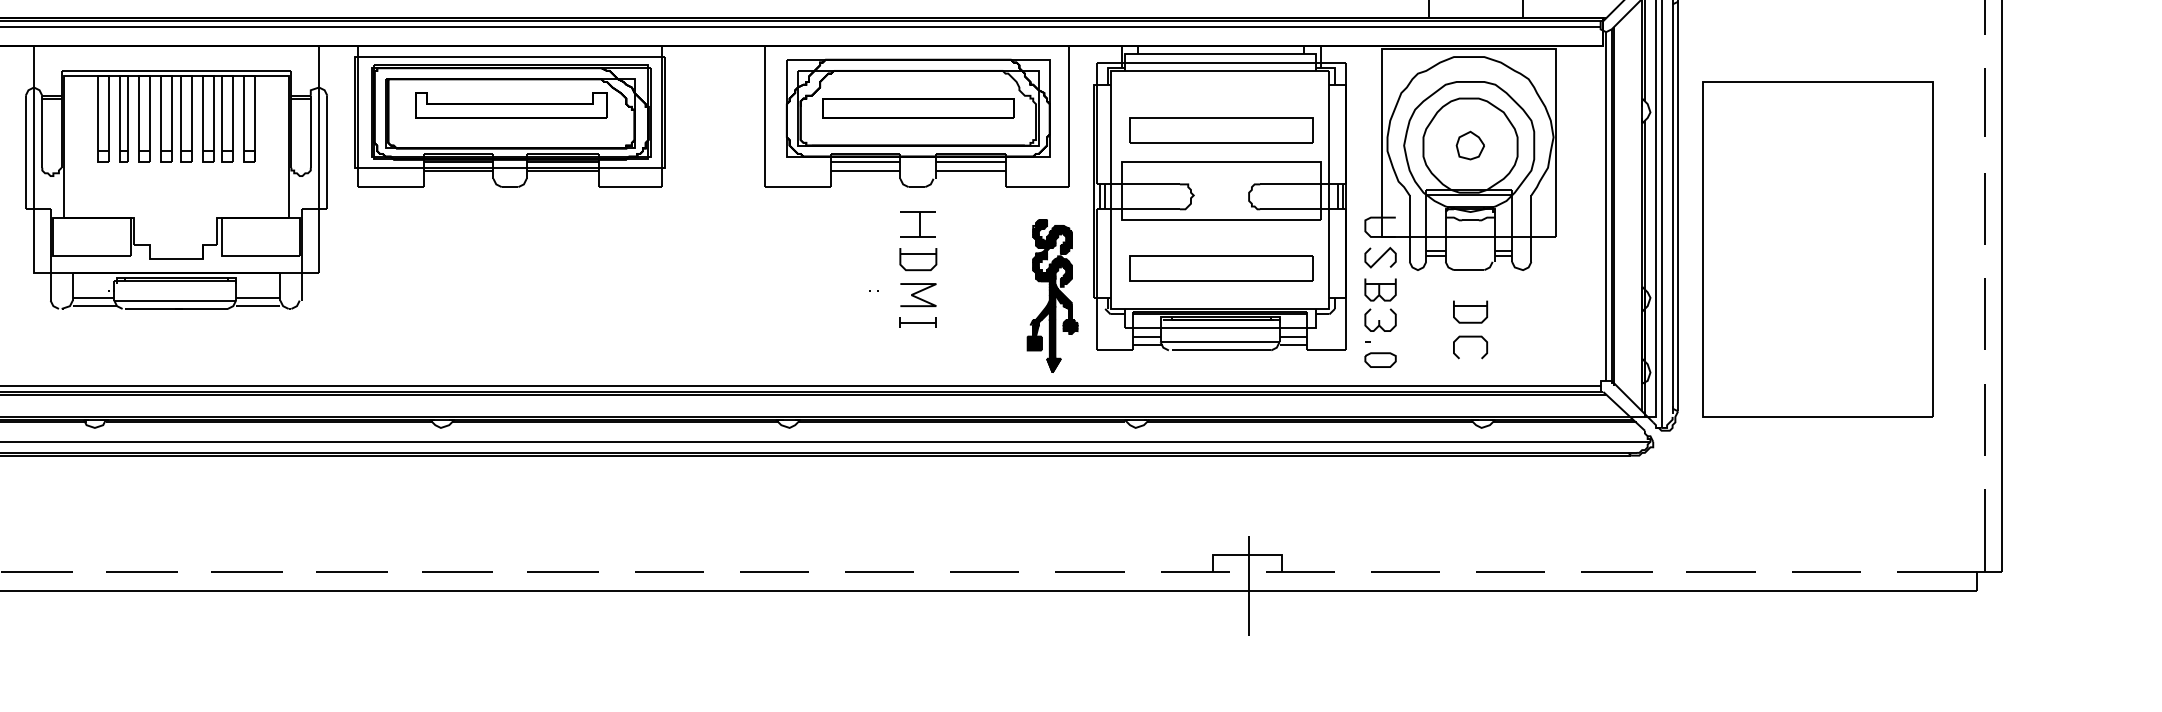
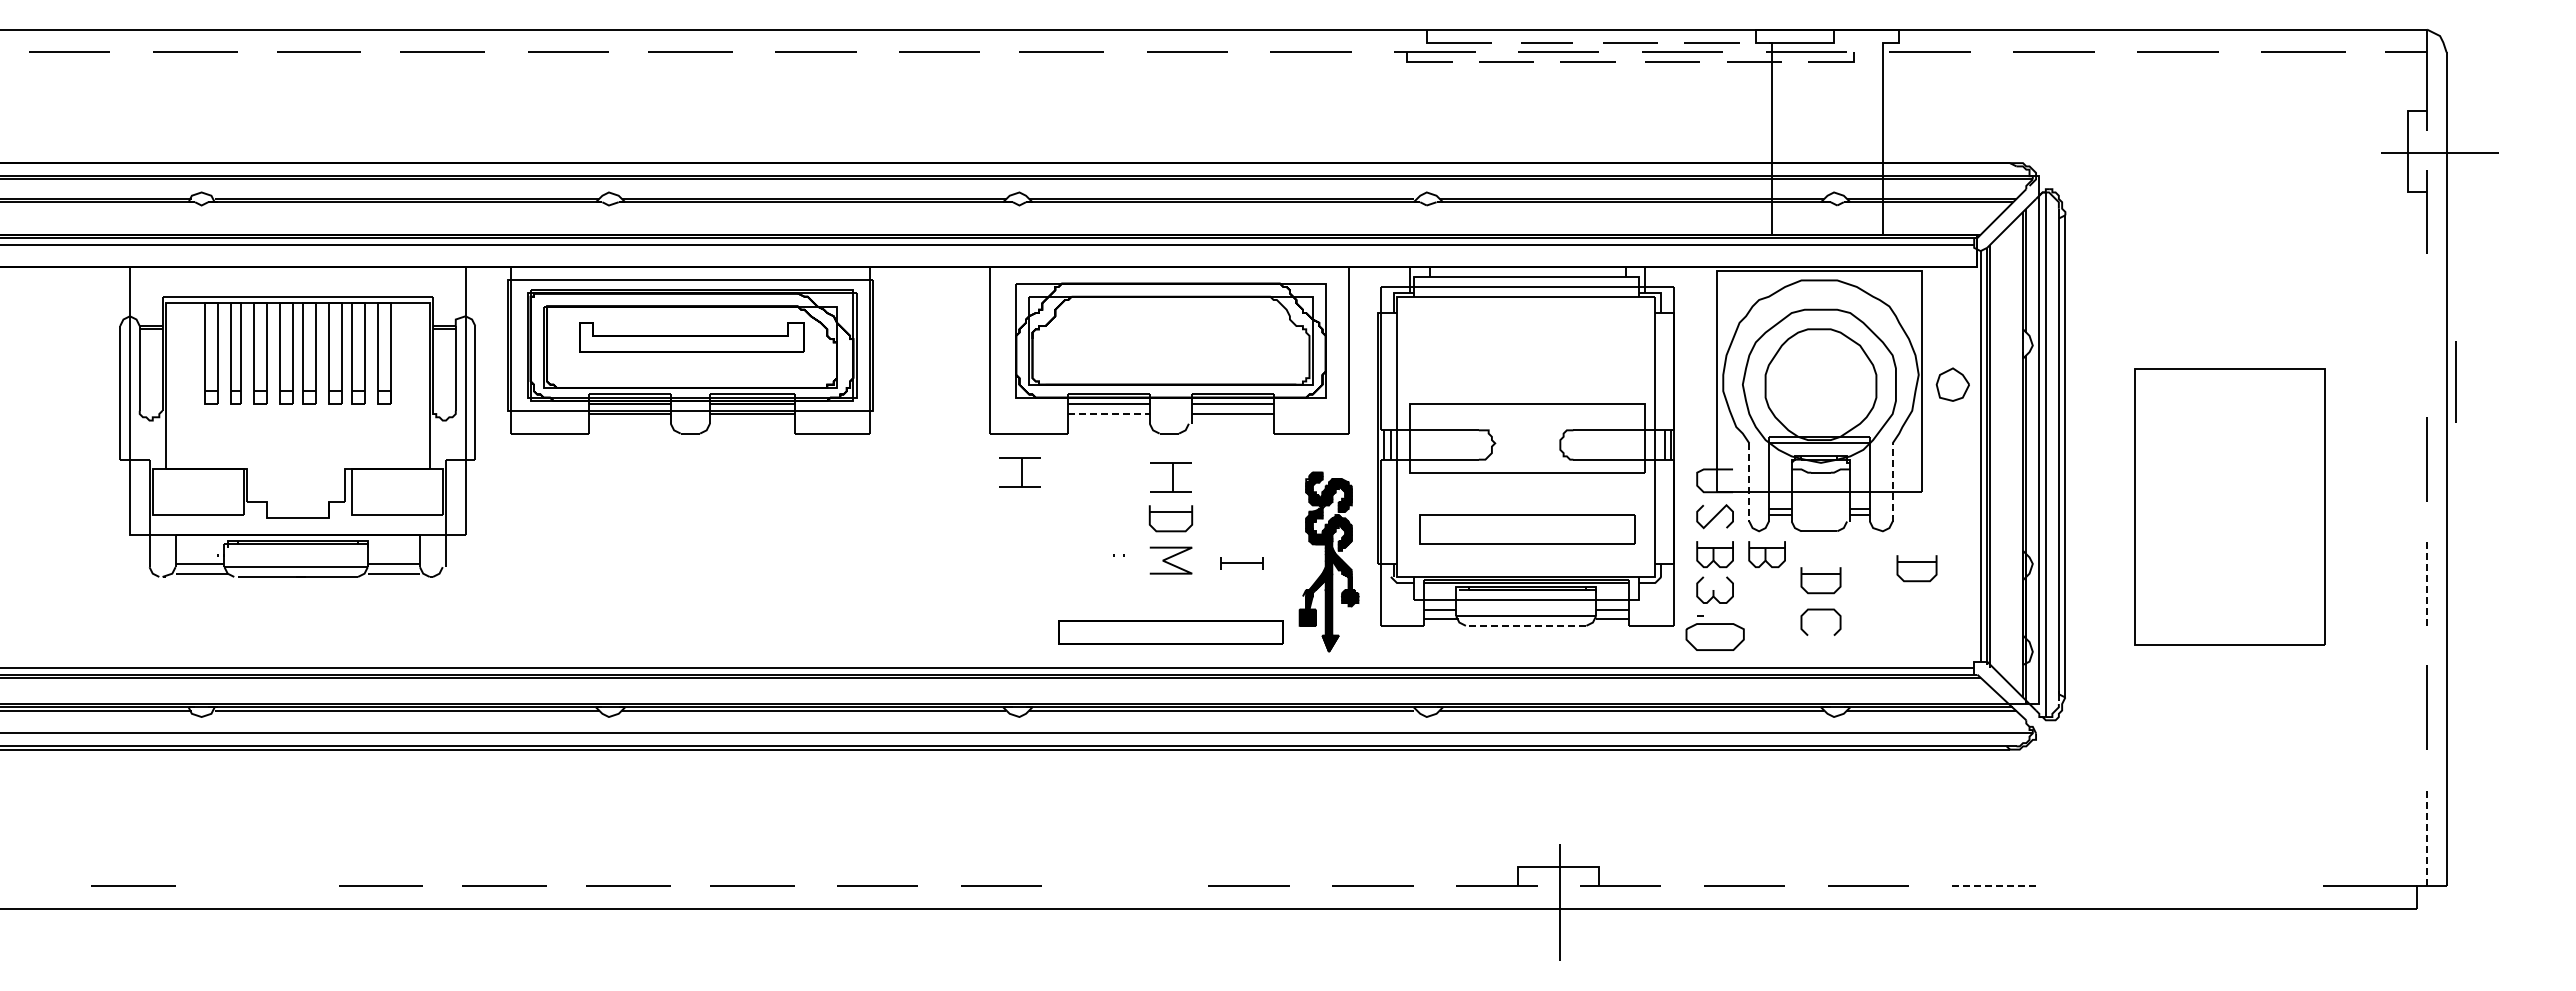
line: (1984, 102) -> (2455, 381), moved
part: (917, 108) -> (1170, 632), moved
part: (1221, 130) -> (1527, 366), removed
part: (1470, 145) -> (1952, 384), moved
line: (866, 170) -> (1109, 414), solid -> dashed
part: (789, 220) -> (1019, 472), added
line: (1531, 227) -> (1892, 481), solid -> dashed
line: (1409, 228) -> (1749, 482), solid -> dashed
part: (1817, 249) -> (2229, 506), size x0.7
part: (1424, 289) -> (1766, 554), added
part: (1551, 301) -> (1916, 568), added
line: (1985, 313) -> (2427, 582), solid -> dashed
part: (917, 323) -> (1241, 563), moved
line: (1221, 350) -> (1527, 625), solid -> dashed
part: (1380, 360) -> (1714, 637), size x1.6
line: (1985, 530) -> (2427, 837), solid -> dashed
line: (141, 571) -> (256, 885), removed
line: (879, 571) -> (1125, 885), removed
line: (1617, 571) -> (1993, 886), solid -> dashed
line: (1720, 571) -> (2115, 885), removed
line: (1826, 571) -> (2239, 885), removed

